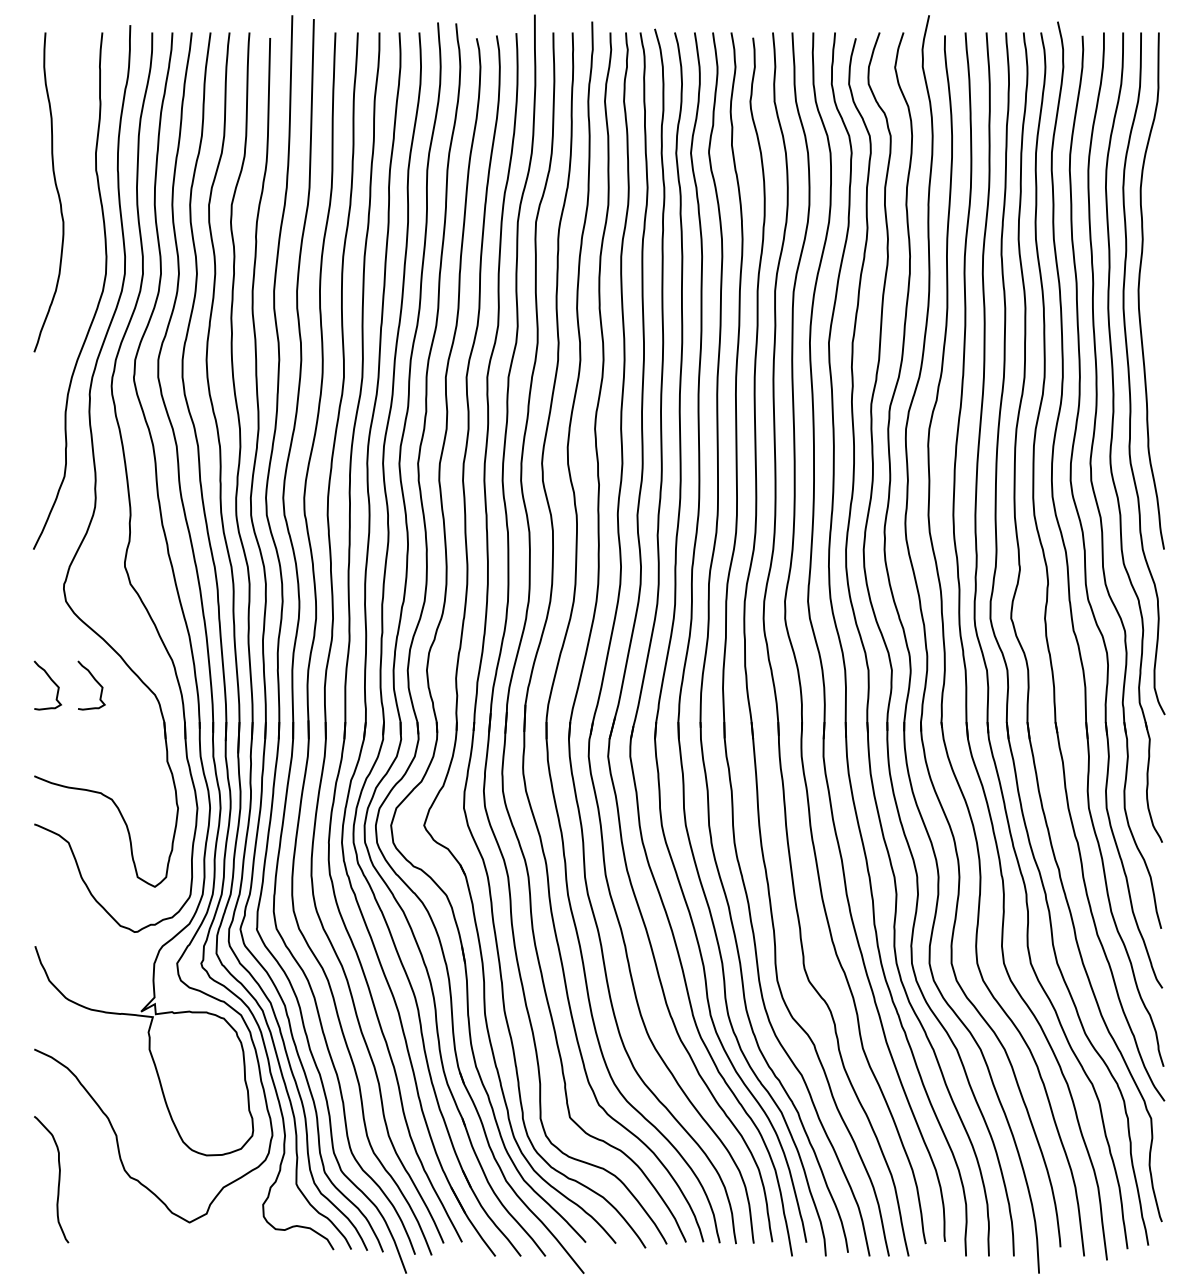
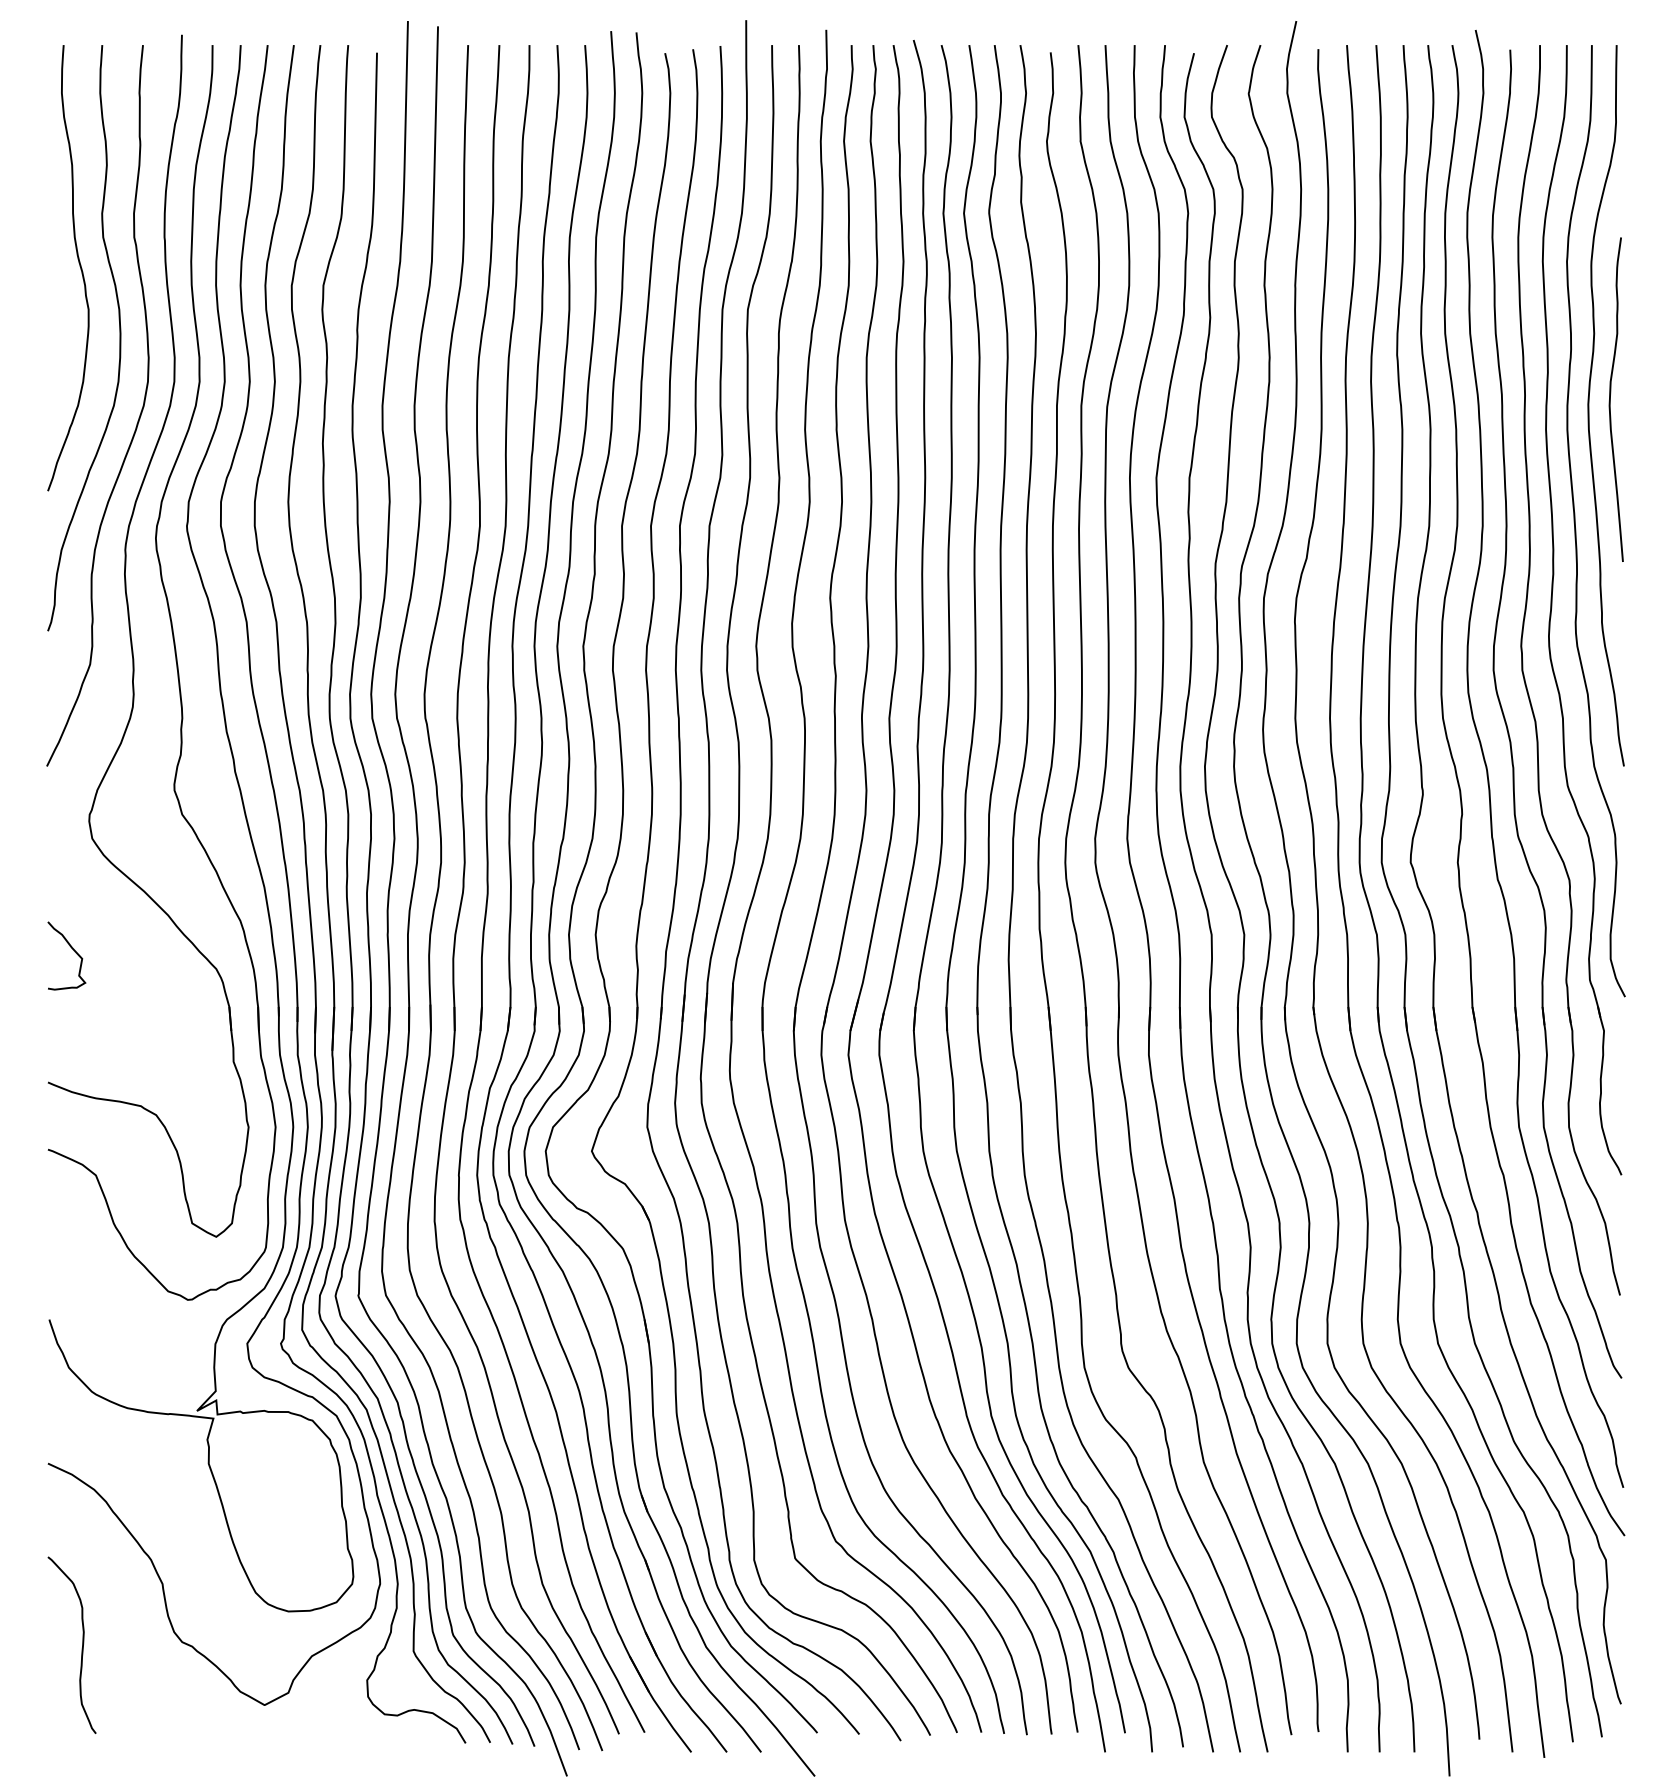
curve: (85, 242) -> (119, 338), added
curve: (1154, 286) -> (1610, 399), added
curve: (95, 680) -> (133, 949), removed

